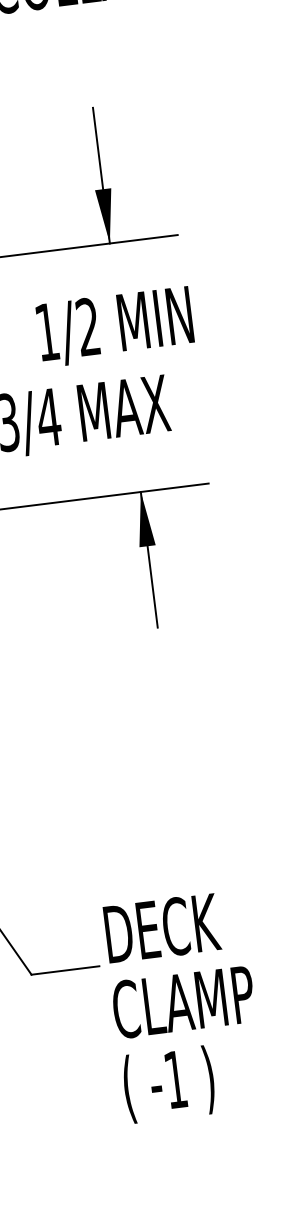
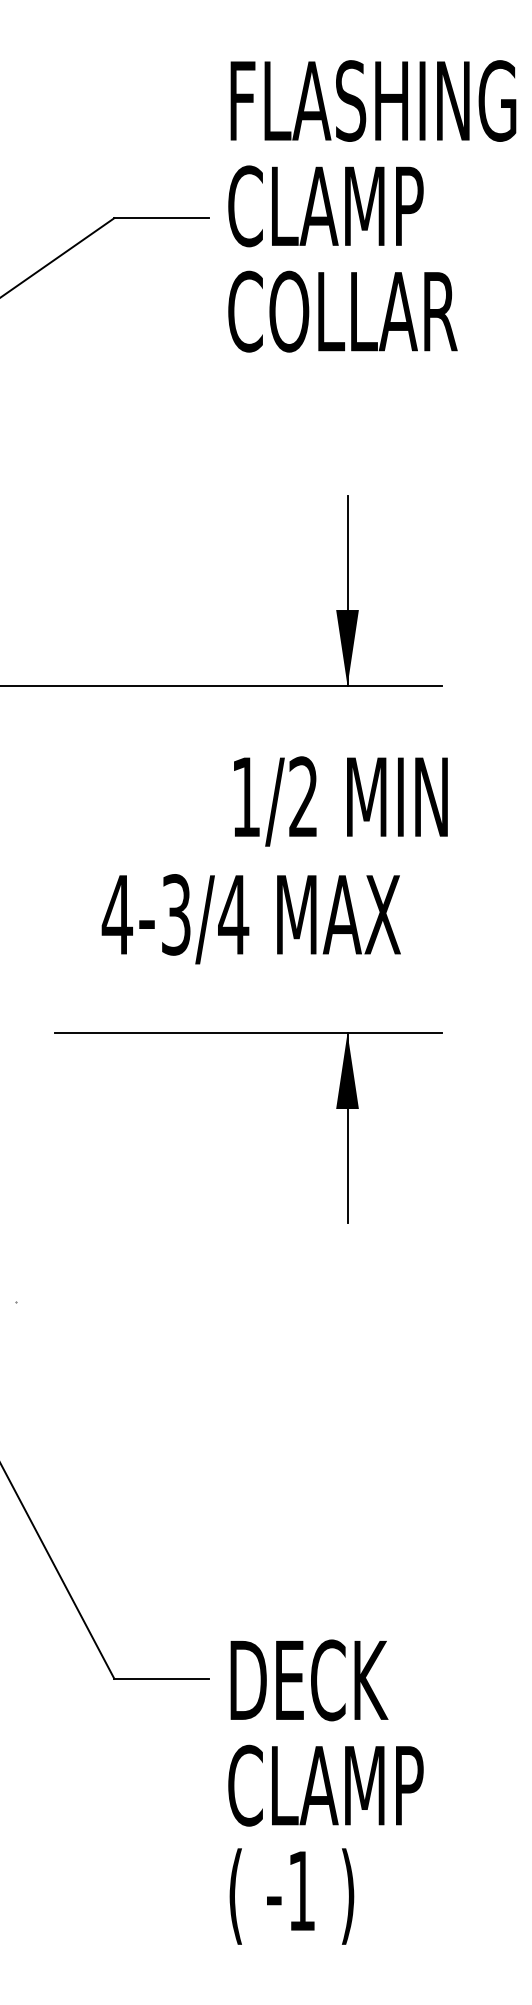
text: (183, 1006) -> (325, 1791), moved

